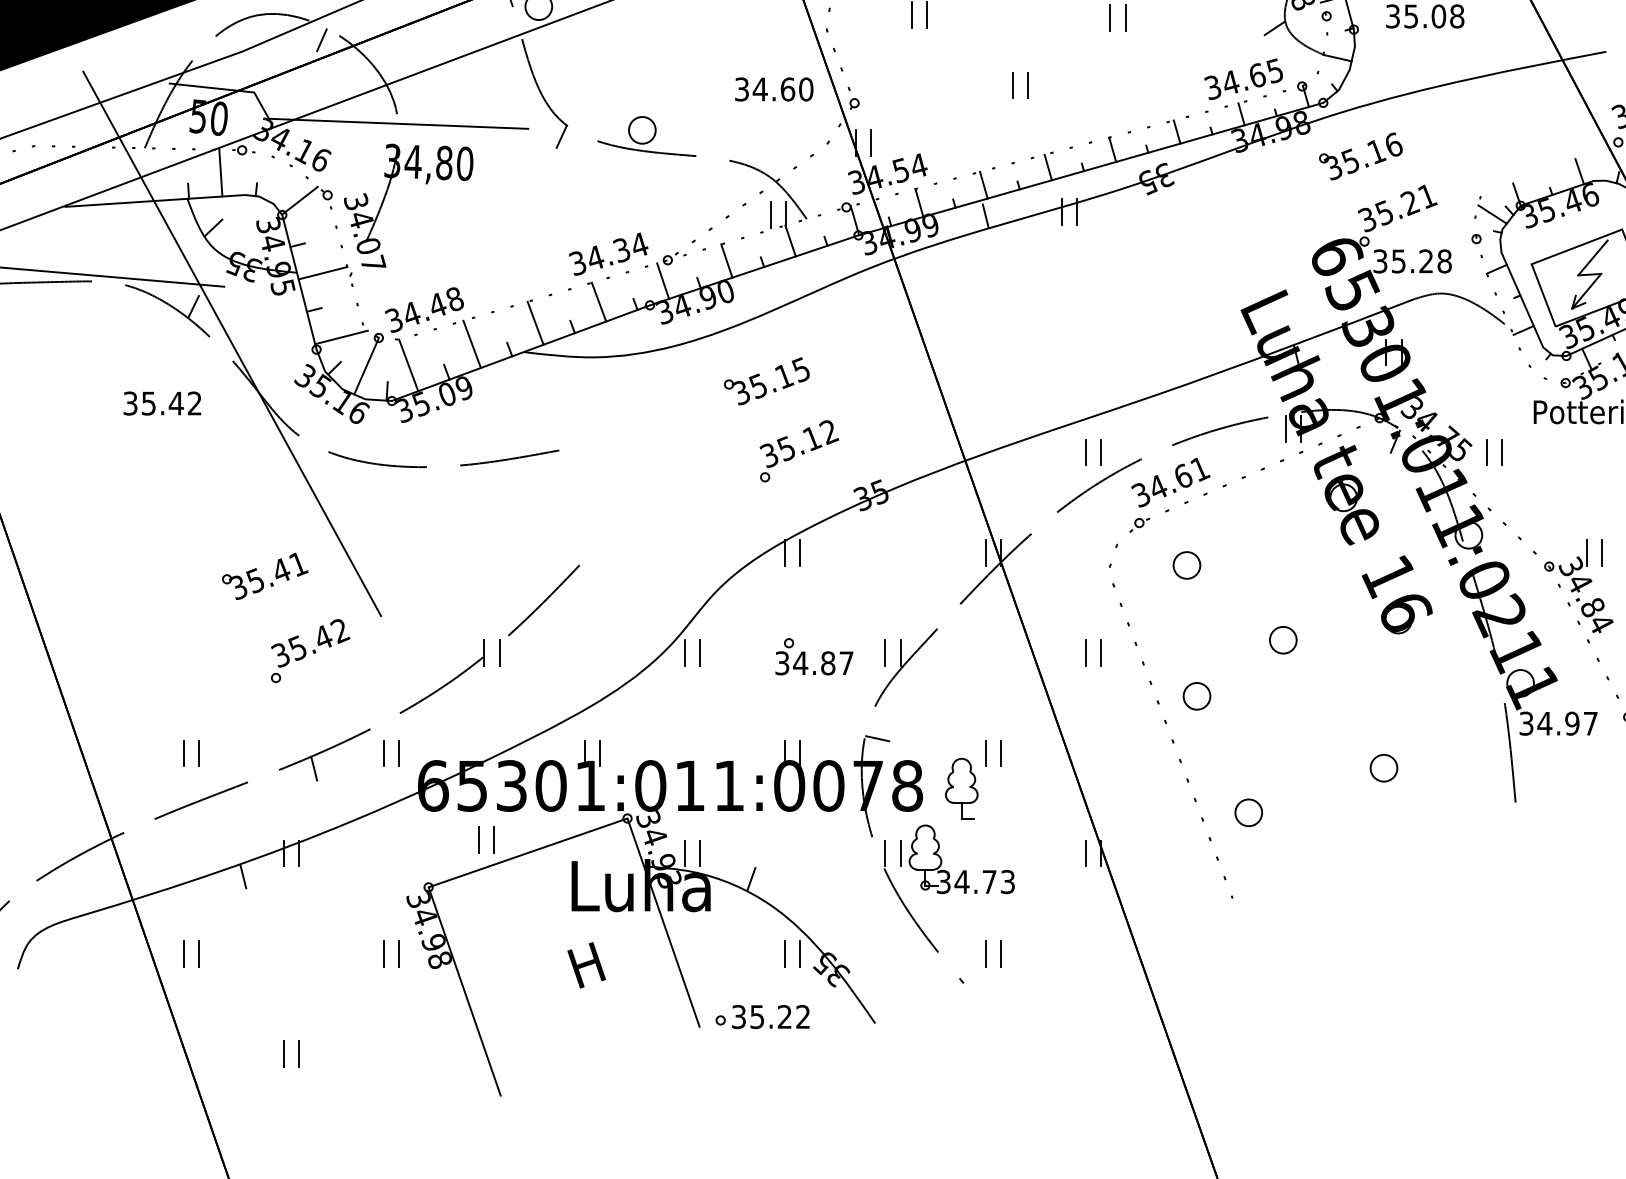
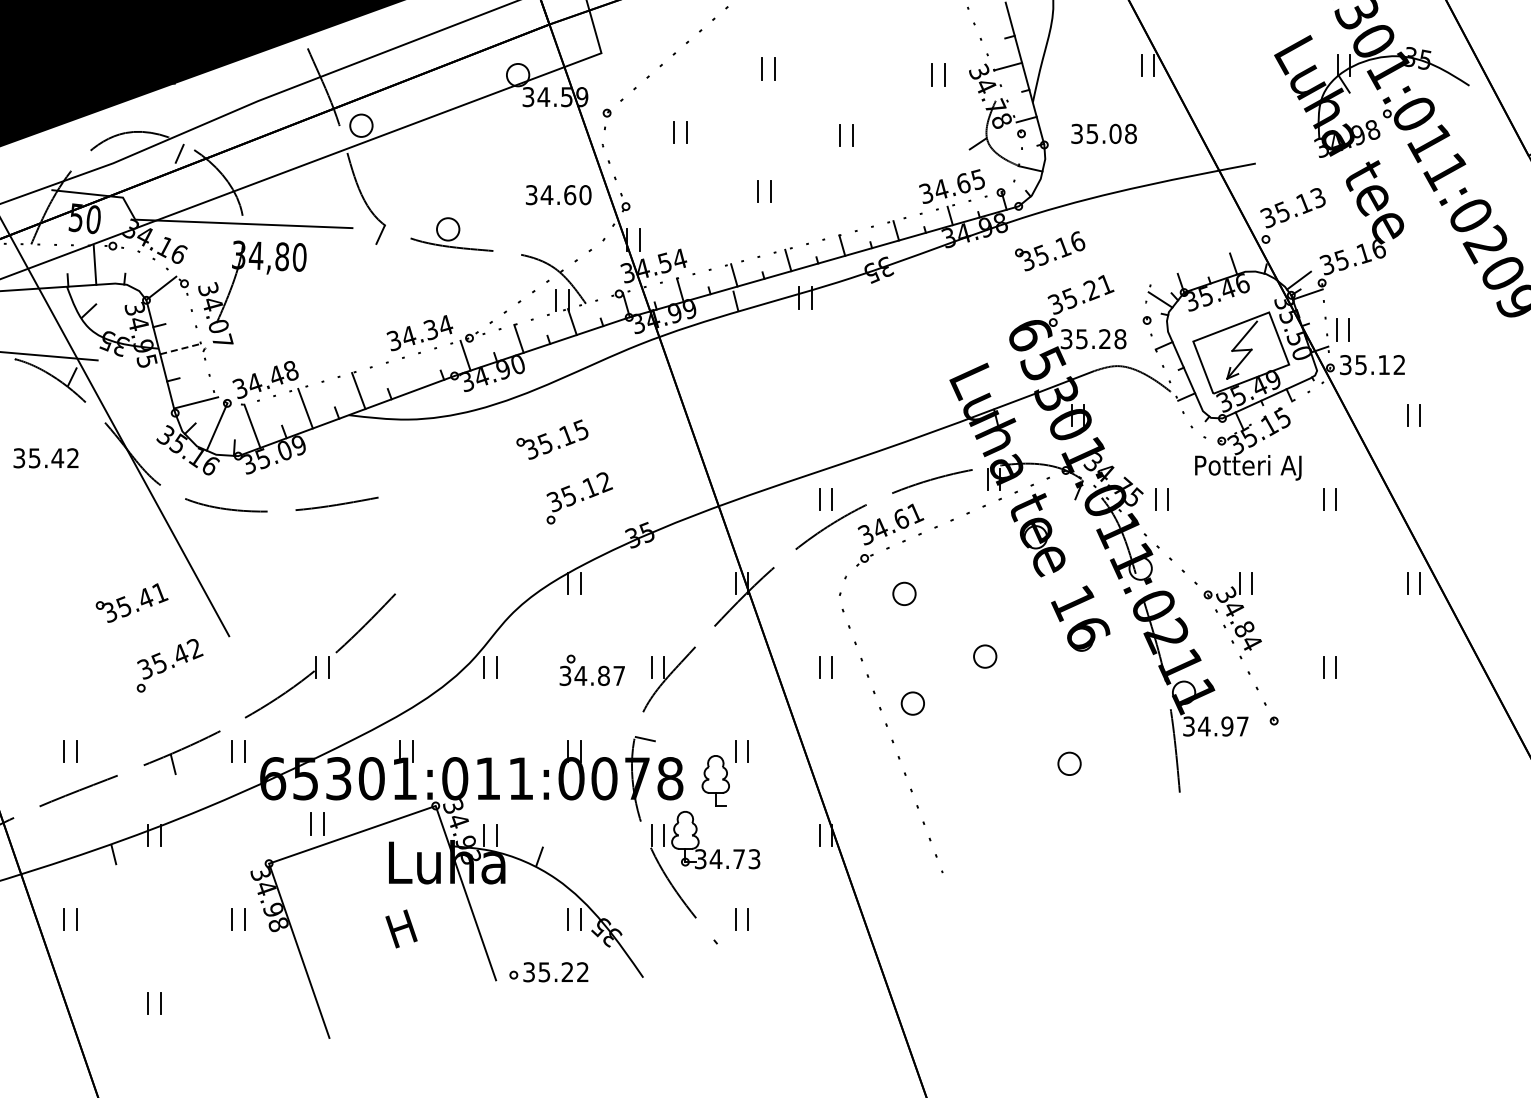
line: (324, 272) -> (181, 348), solid -> dashed
line: (598, 302) -> (411, 373), removed
circle: (1249, 813) -> (956, 801), removed

